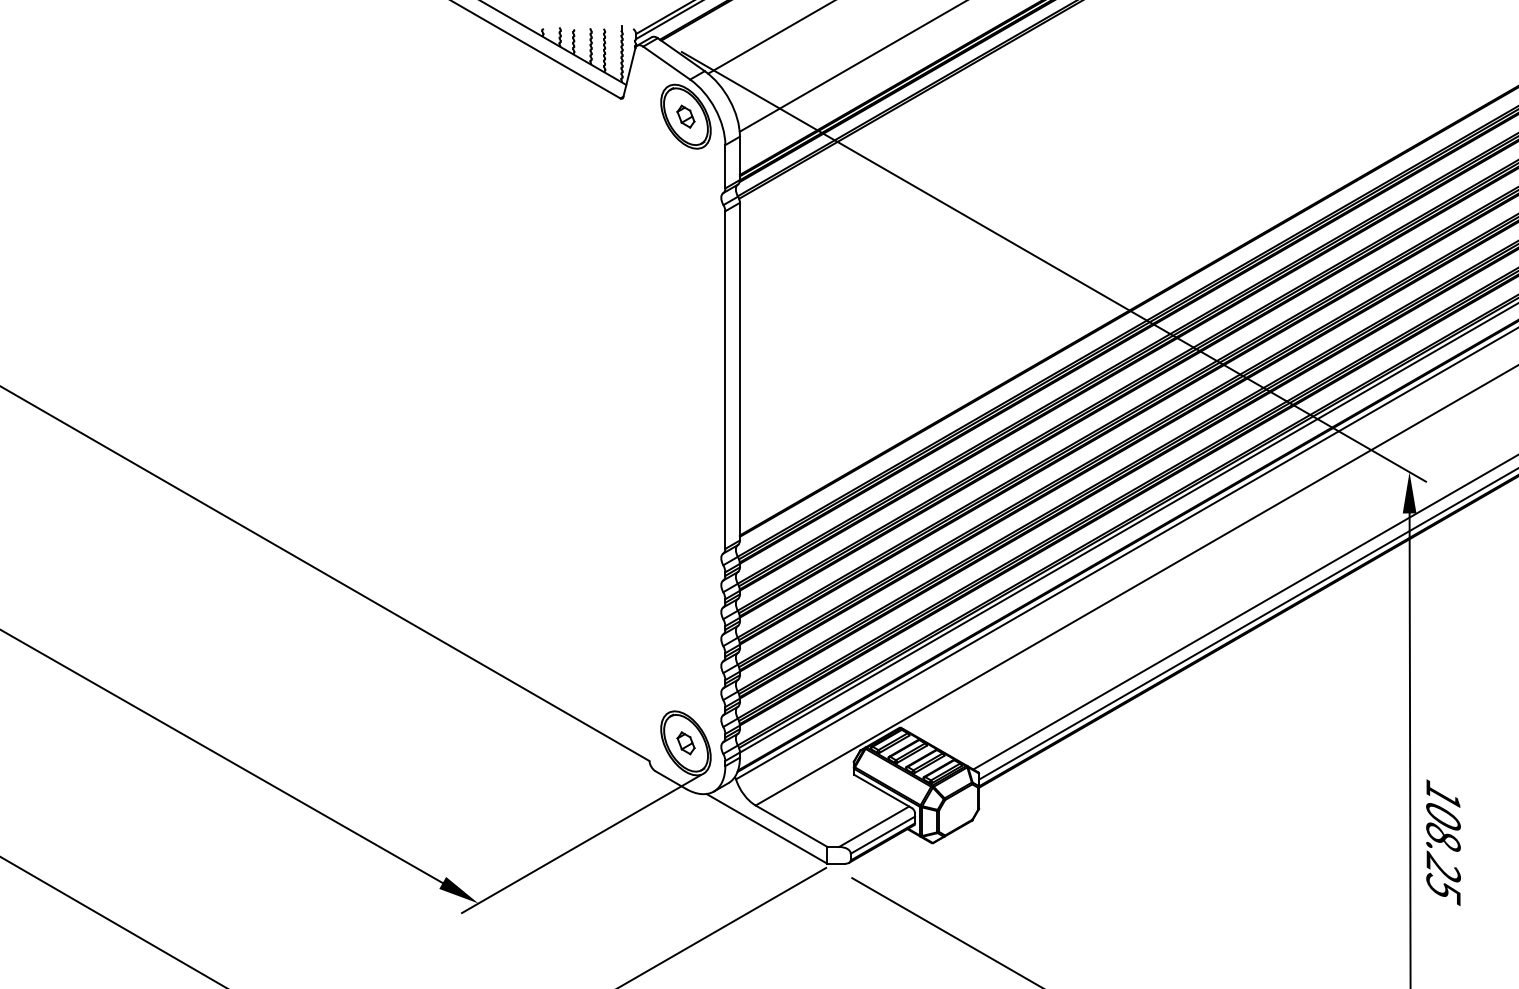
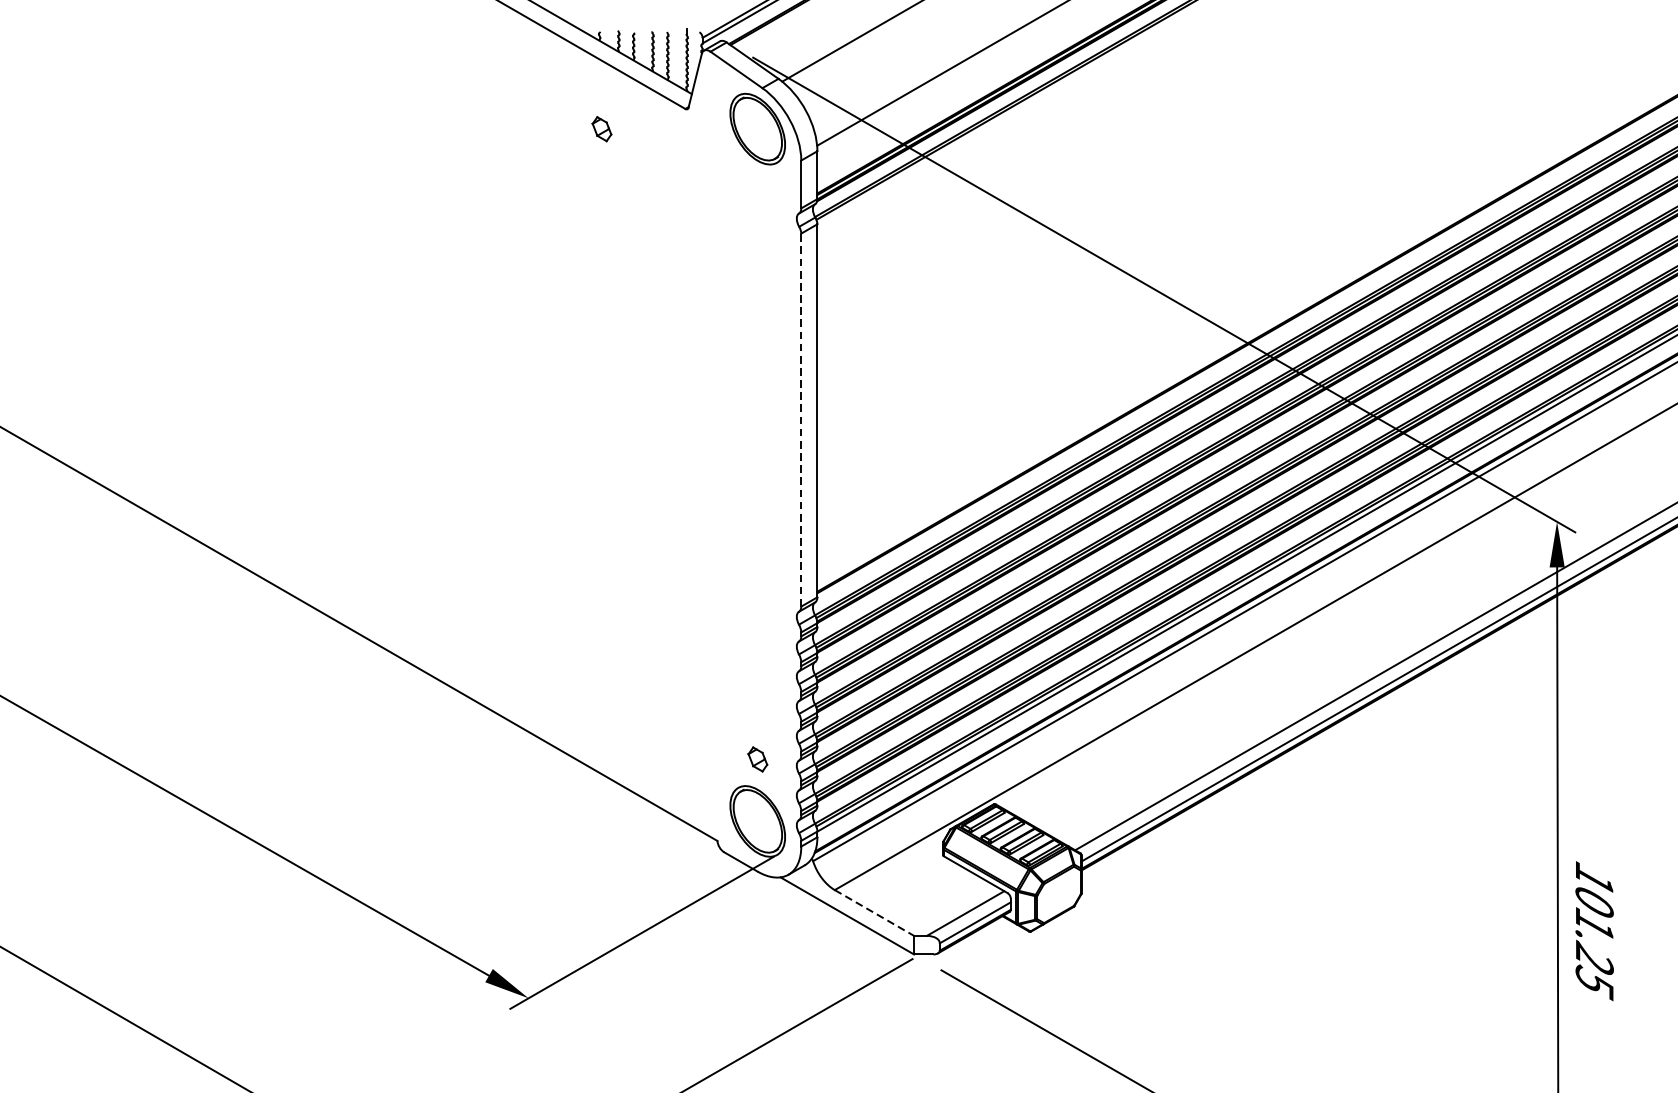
part: (685, 116) -> (601, 128), moved
line: (725, 380) -> (801, 420), solid -> dashed
part: (685, 743) -> (757, 759), moved
line: (792, 826) -> (875, 913), solid -> dashed
text: (1443, 836) -> (1594, 924), 108.25 -> 101.25

